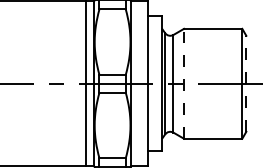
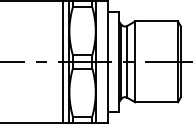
line: (184, 83) -> (135, 61), dashed -> solid
line: (246, 83) -> (181, 61), dashed -> solid

